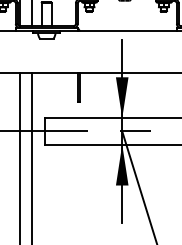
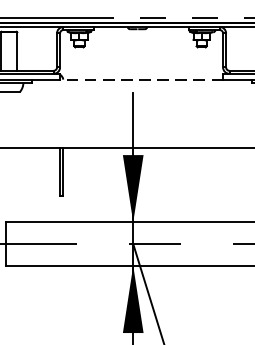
line: (127, 31) -> (141, 79), solid -> dashed

